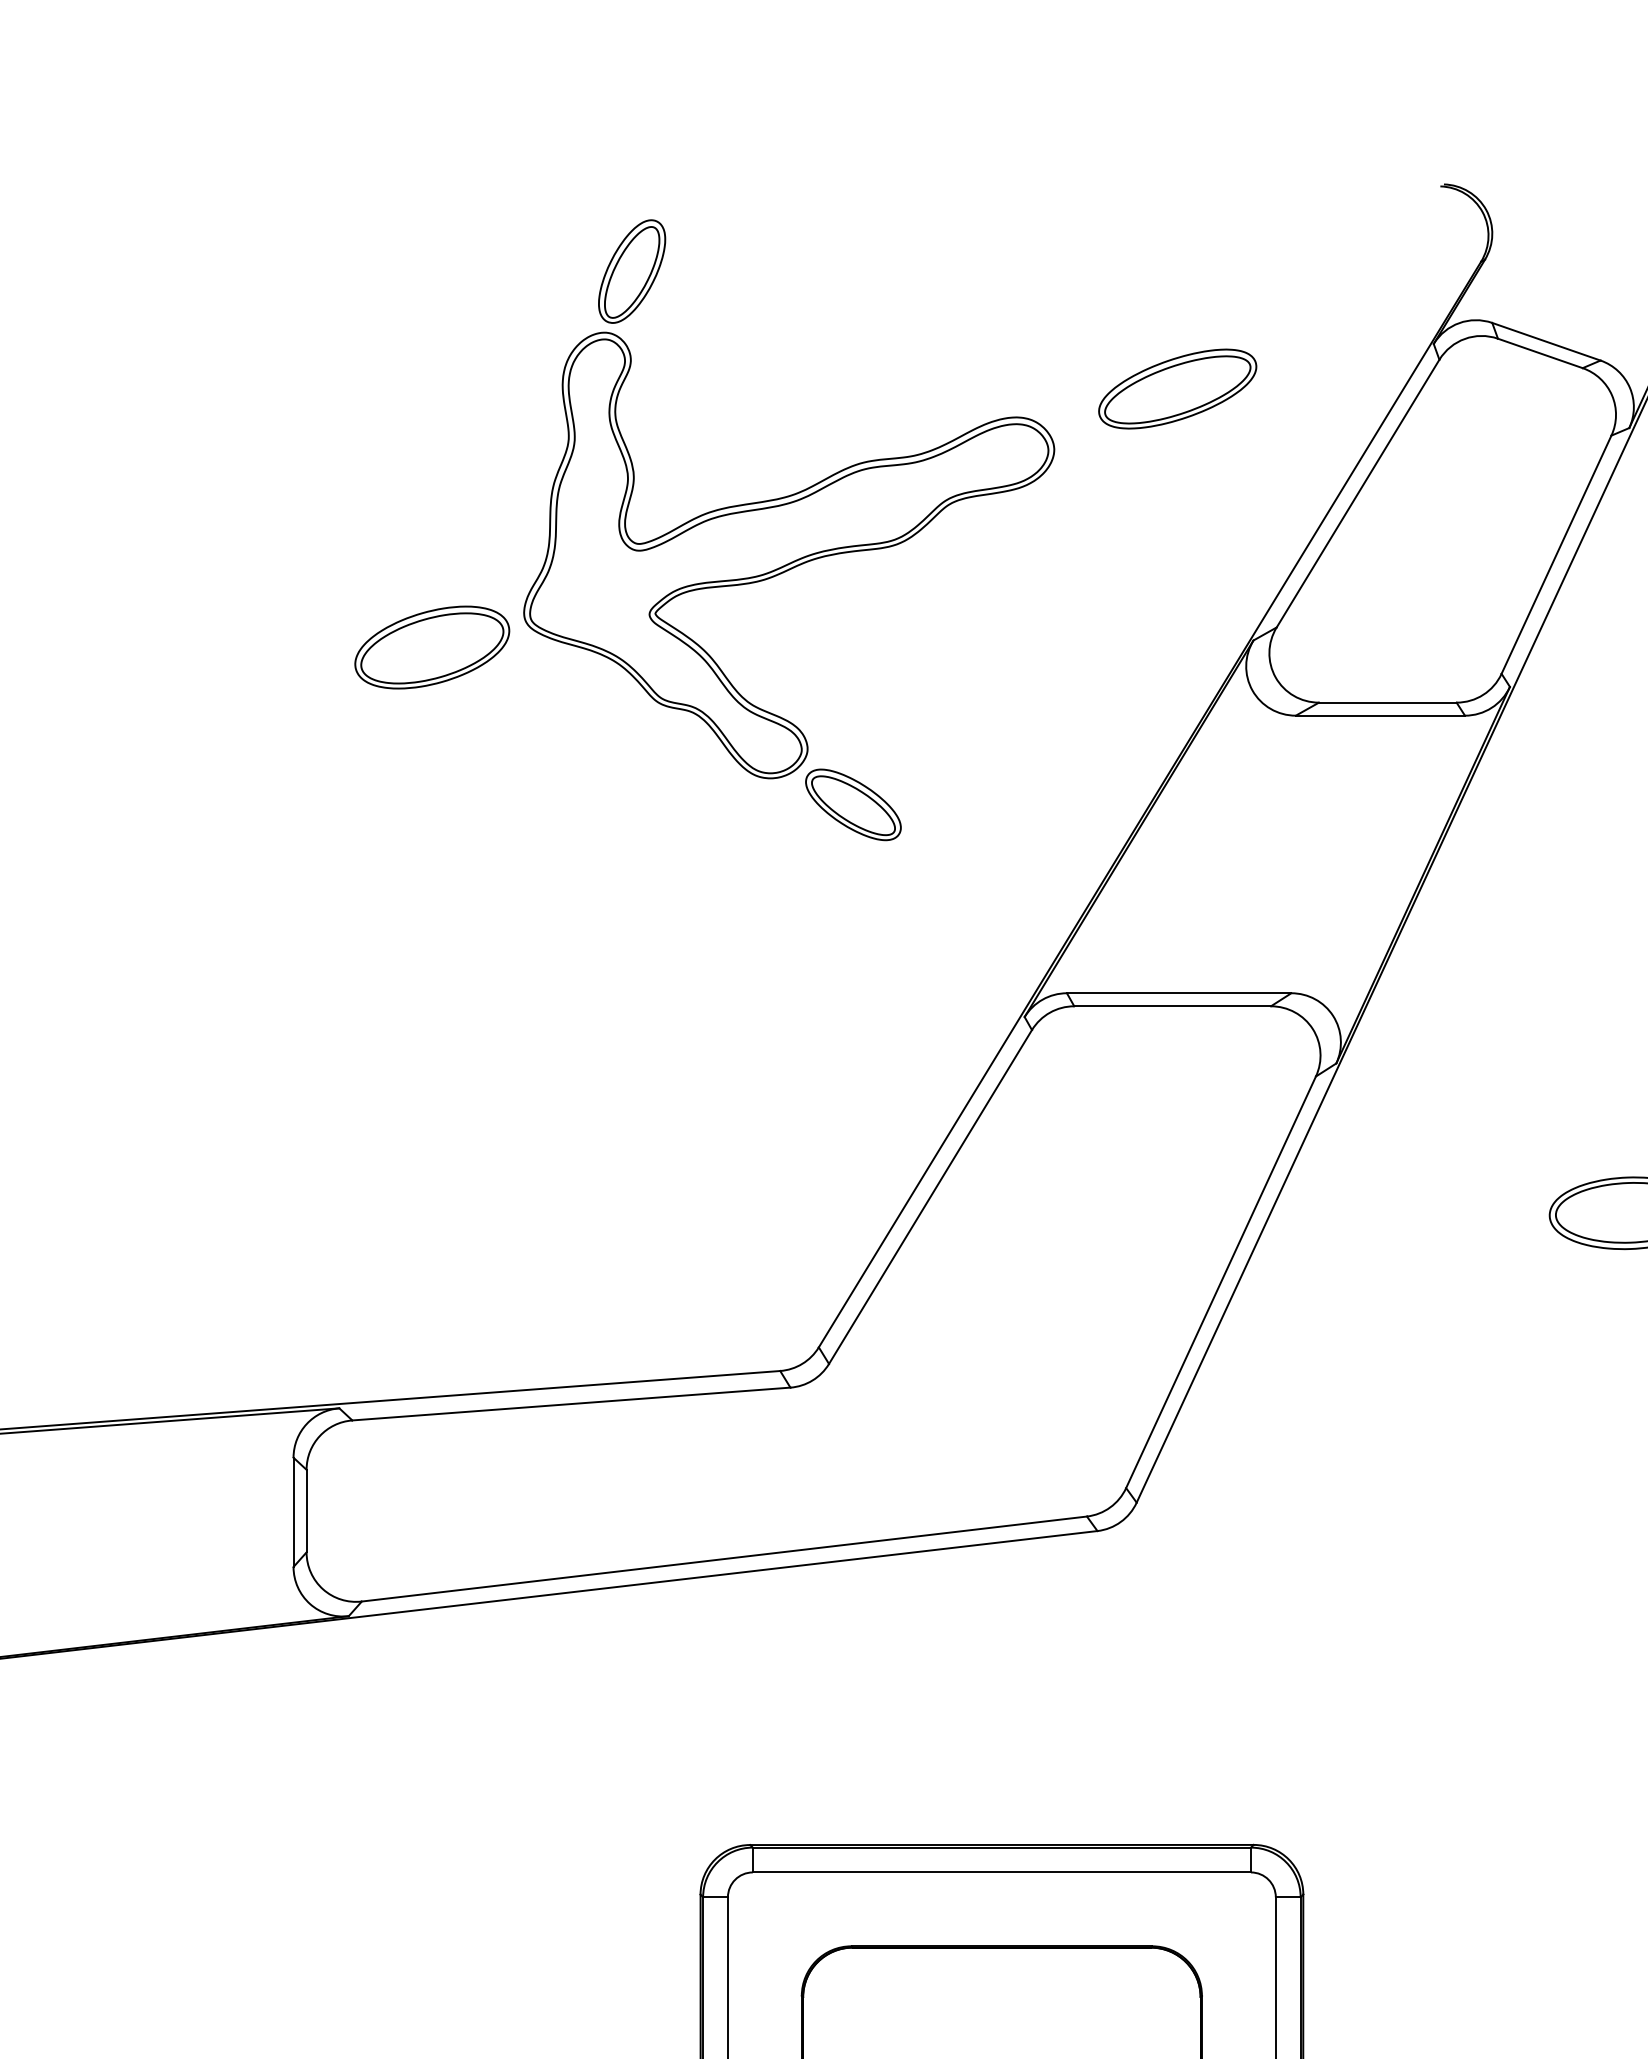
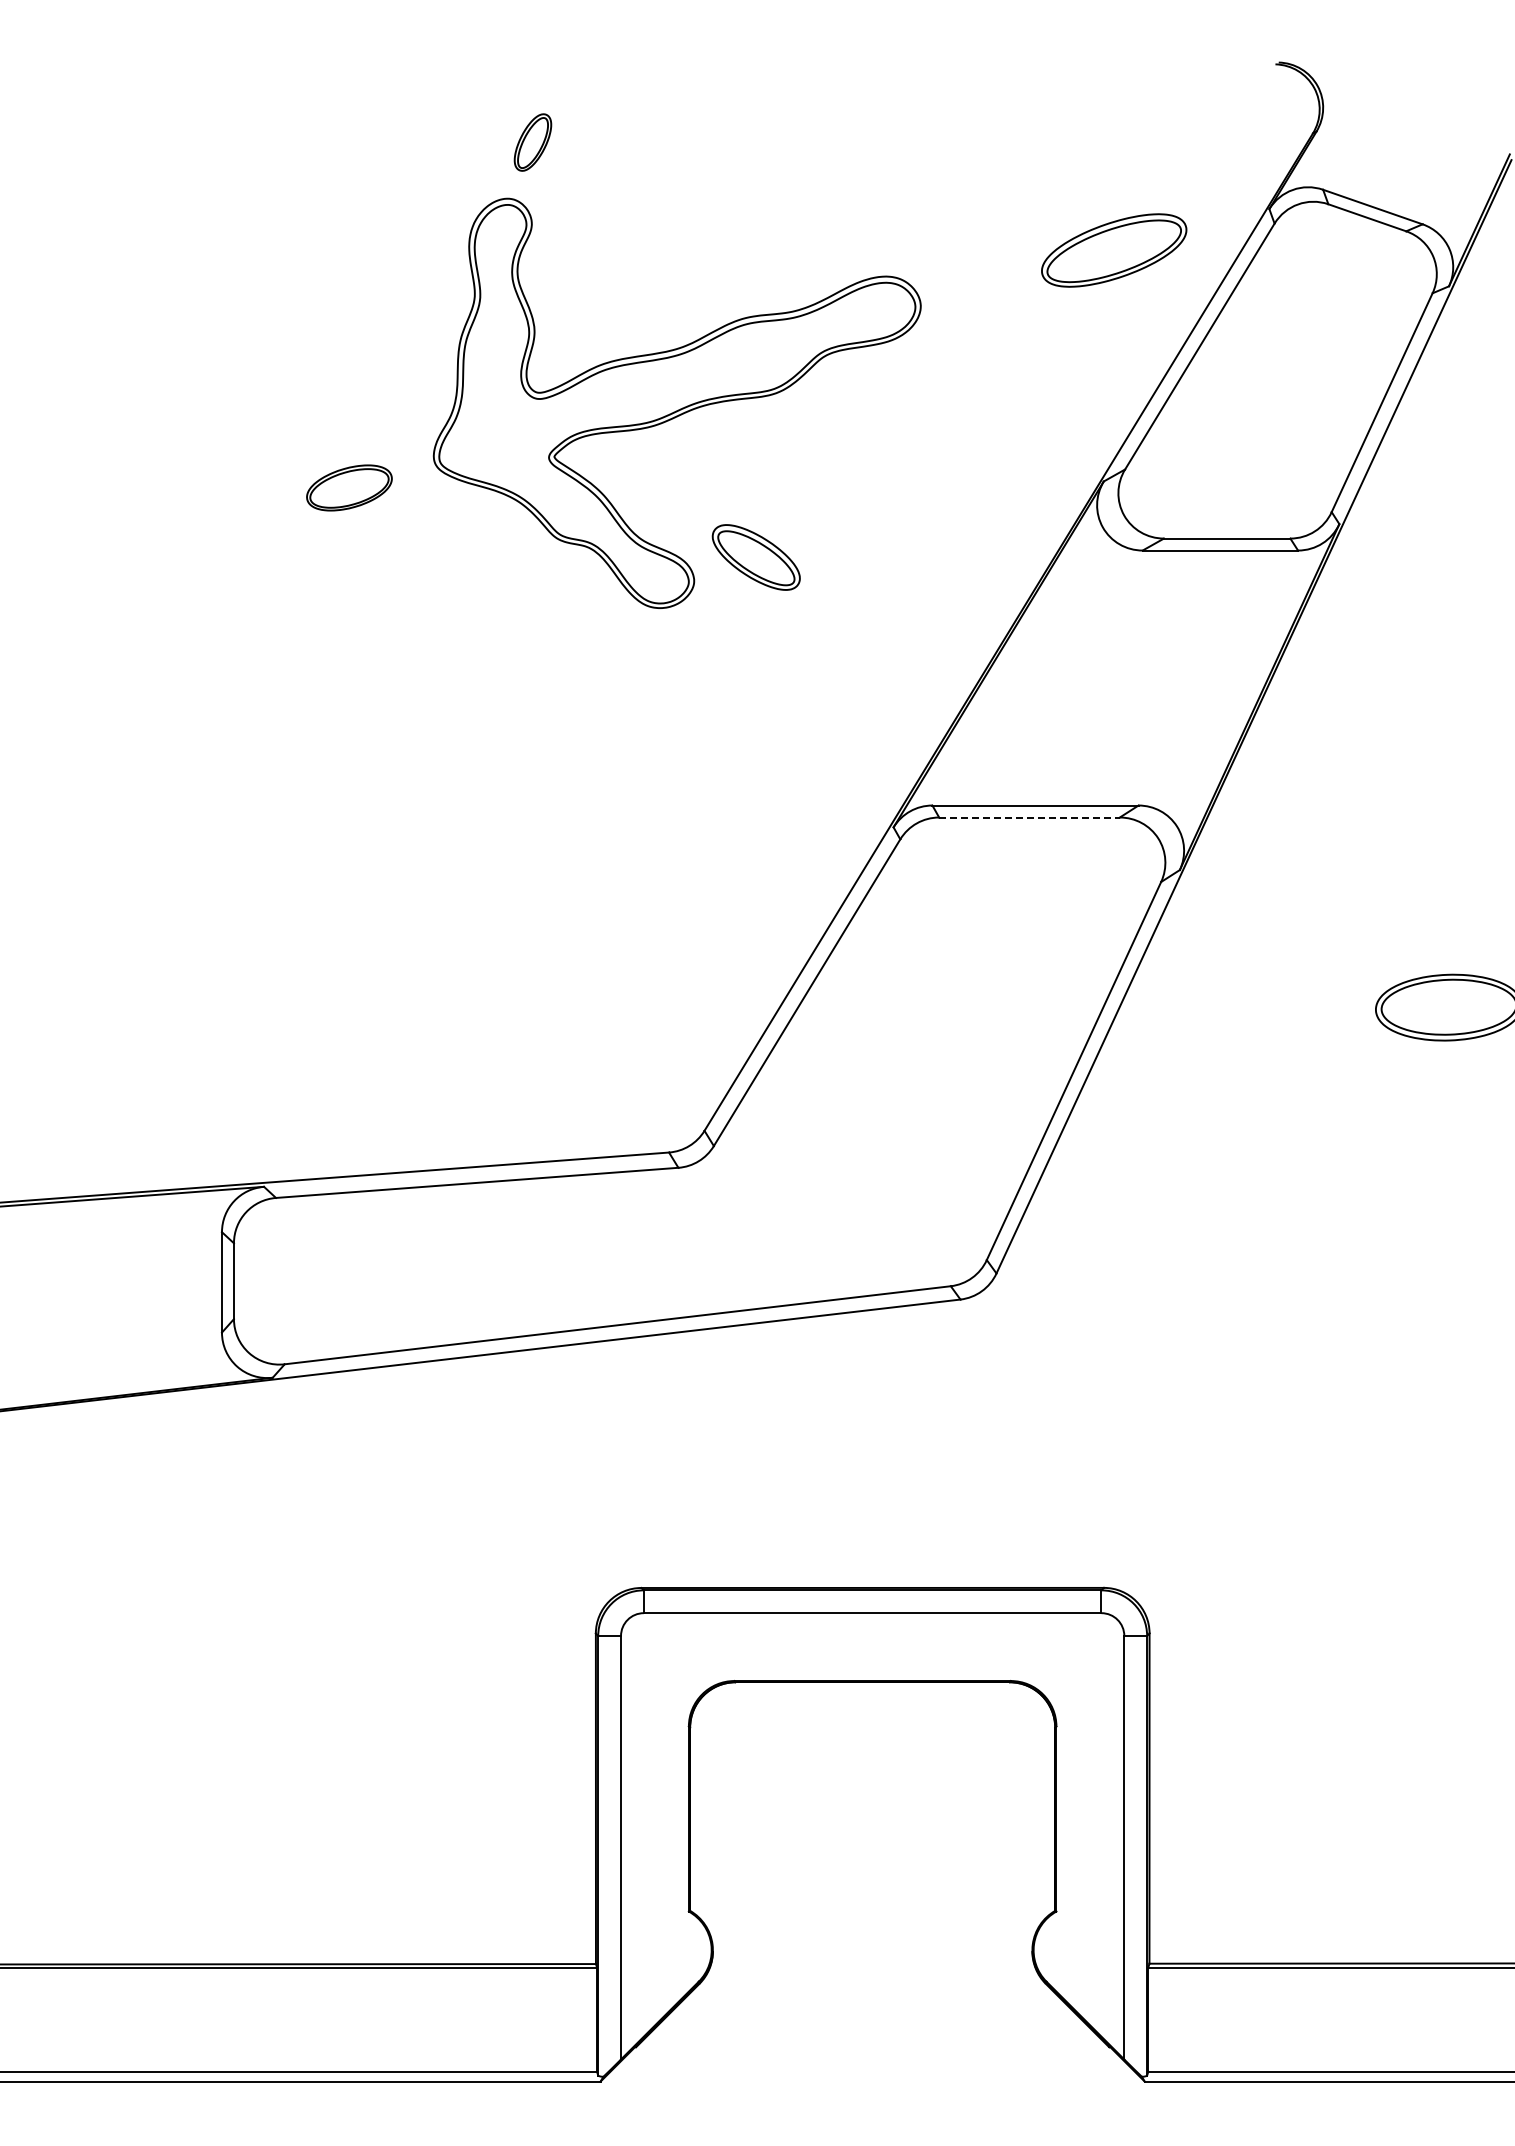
part: (631, 271) -> (532, 142), size x0.6
part: (1178, 389) -> (1114, 250), moved
part: (432, 647) -> (349, 487), size x0.6
part: (852, 804) -> (755, 557), moved
line: (1173, 1006) -> (1030, 817), solid -> dashed

